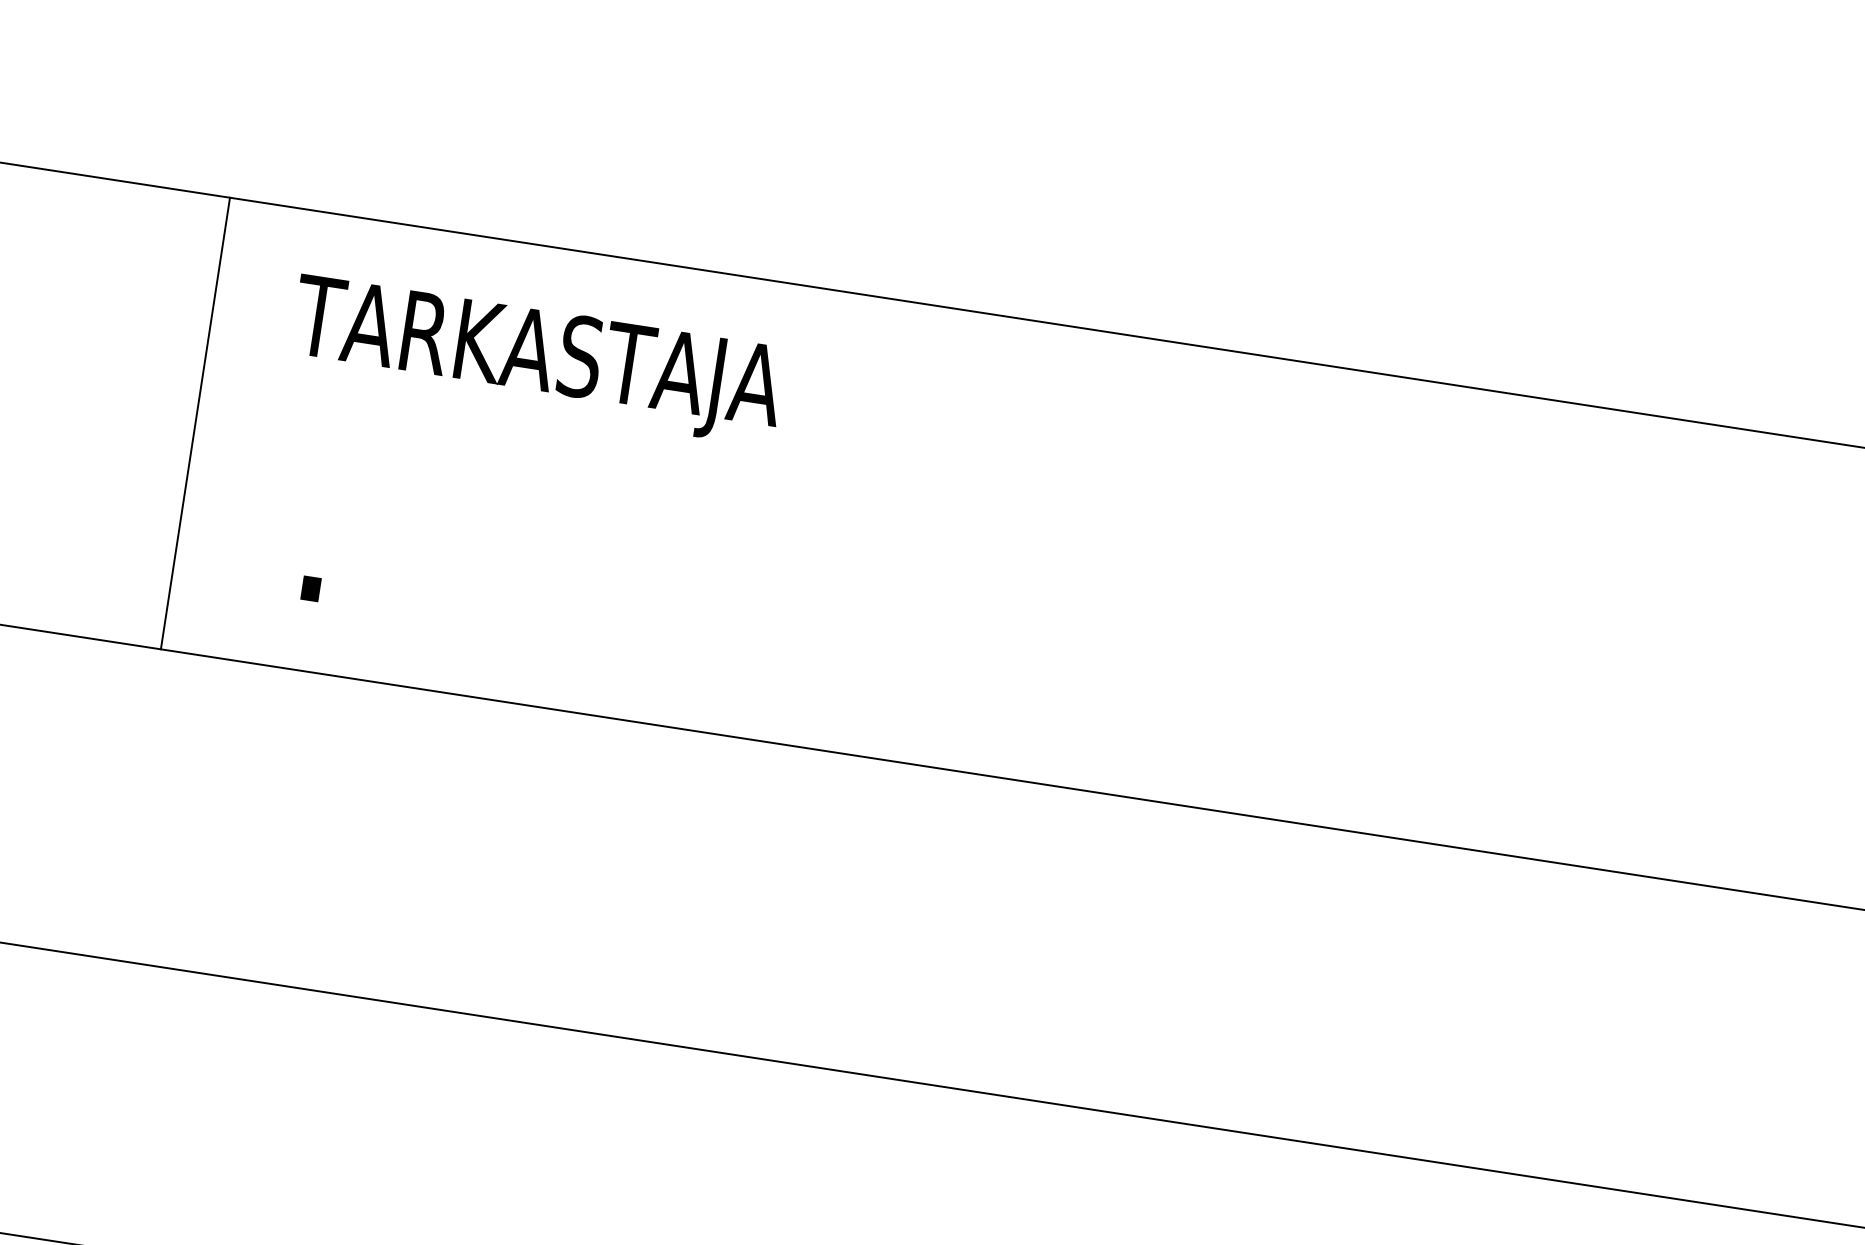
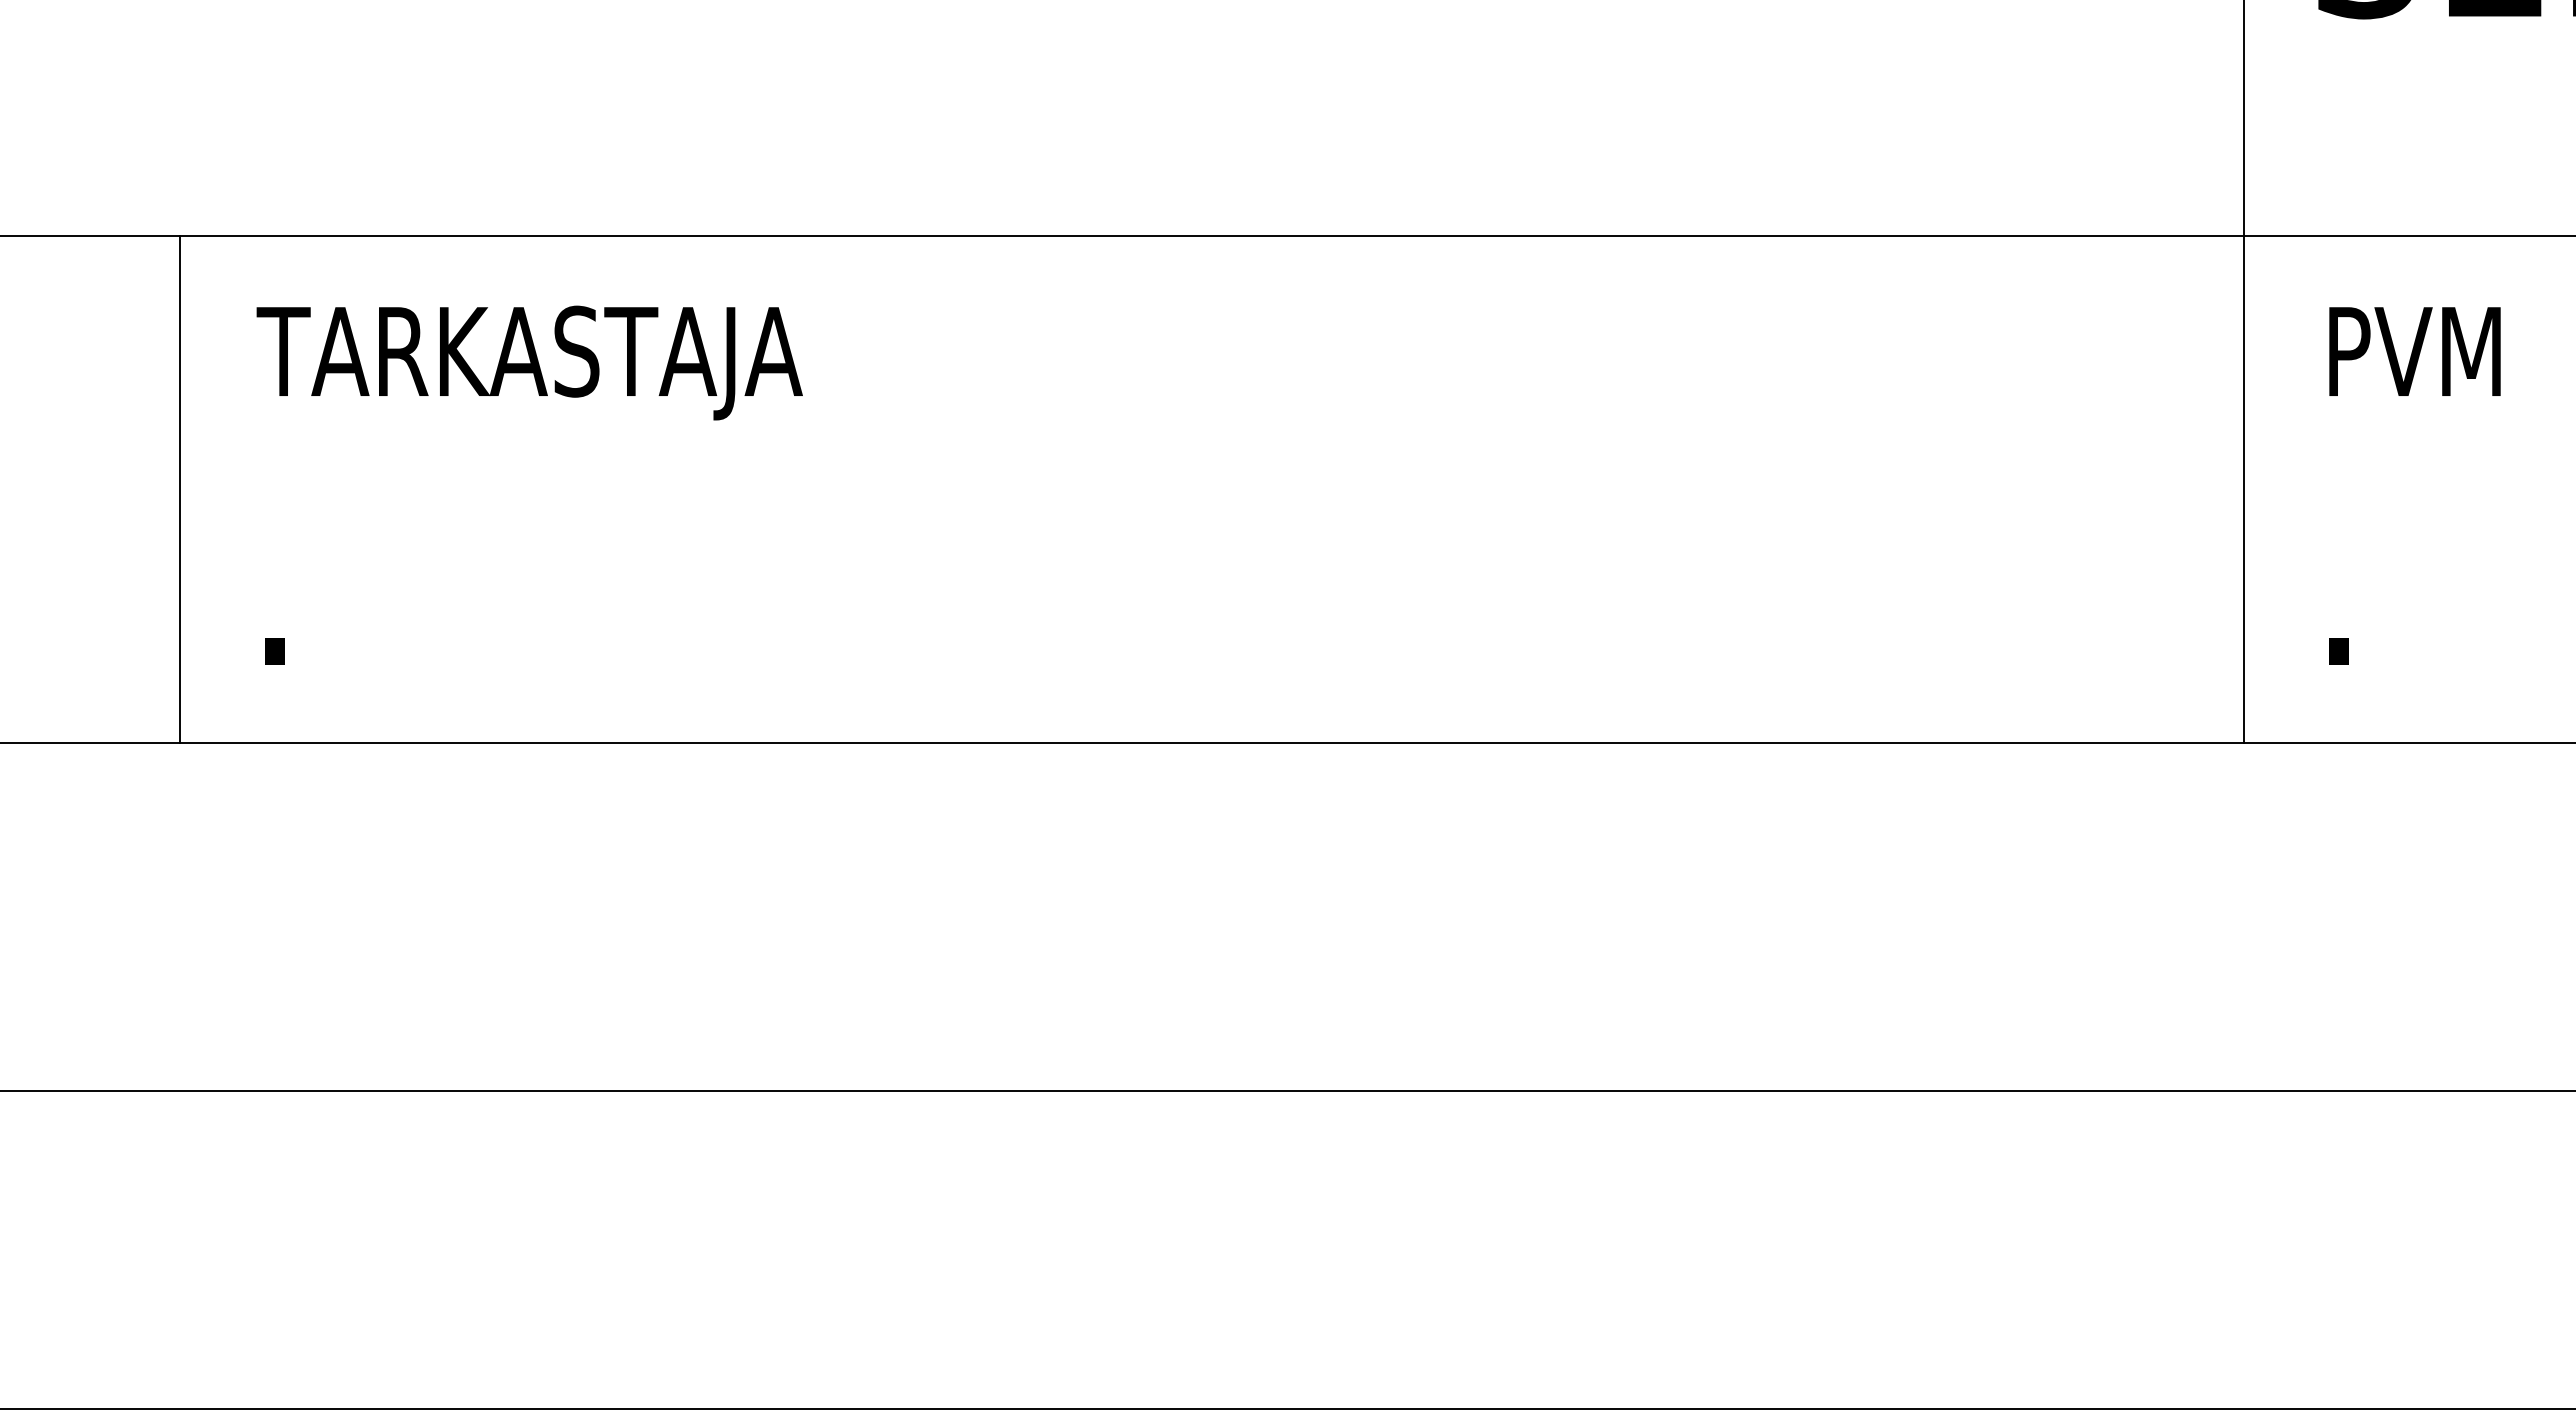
text: (536, 360) -> (529, 362), moved
line: (195, 423) -> (179, 489), moved

